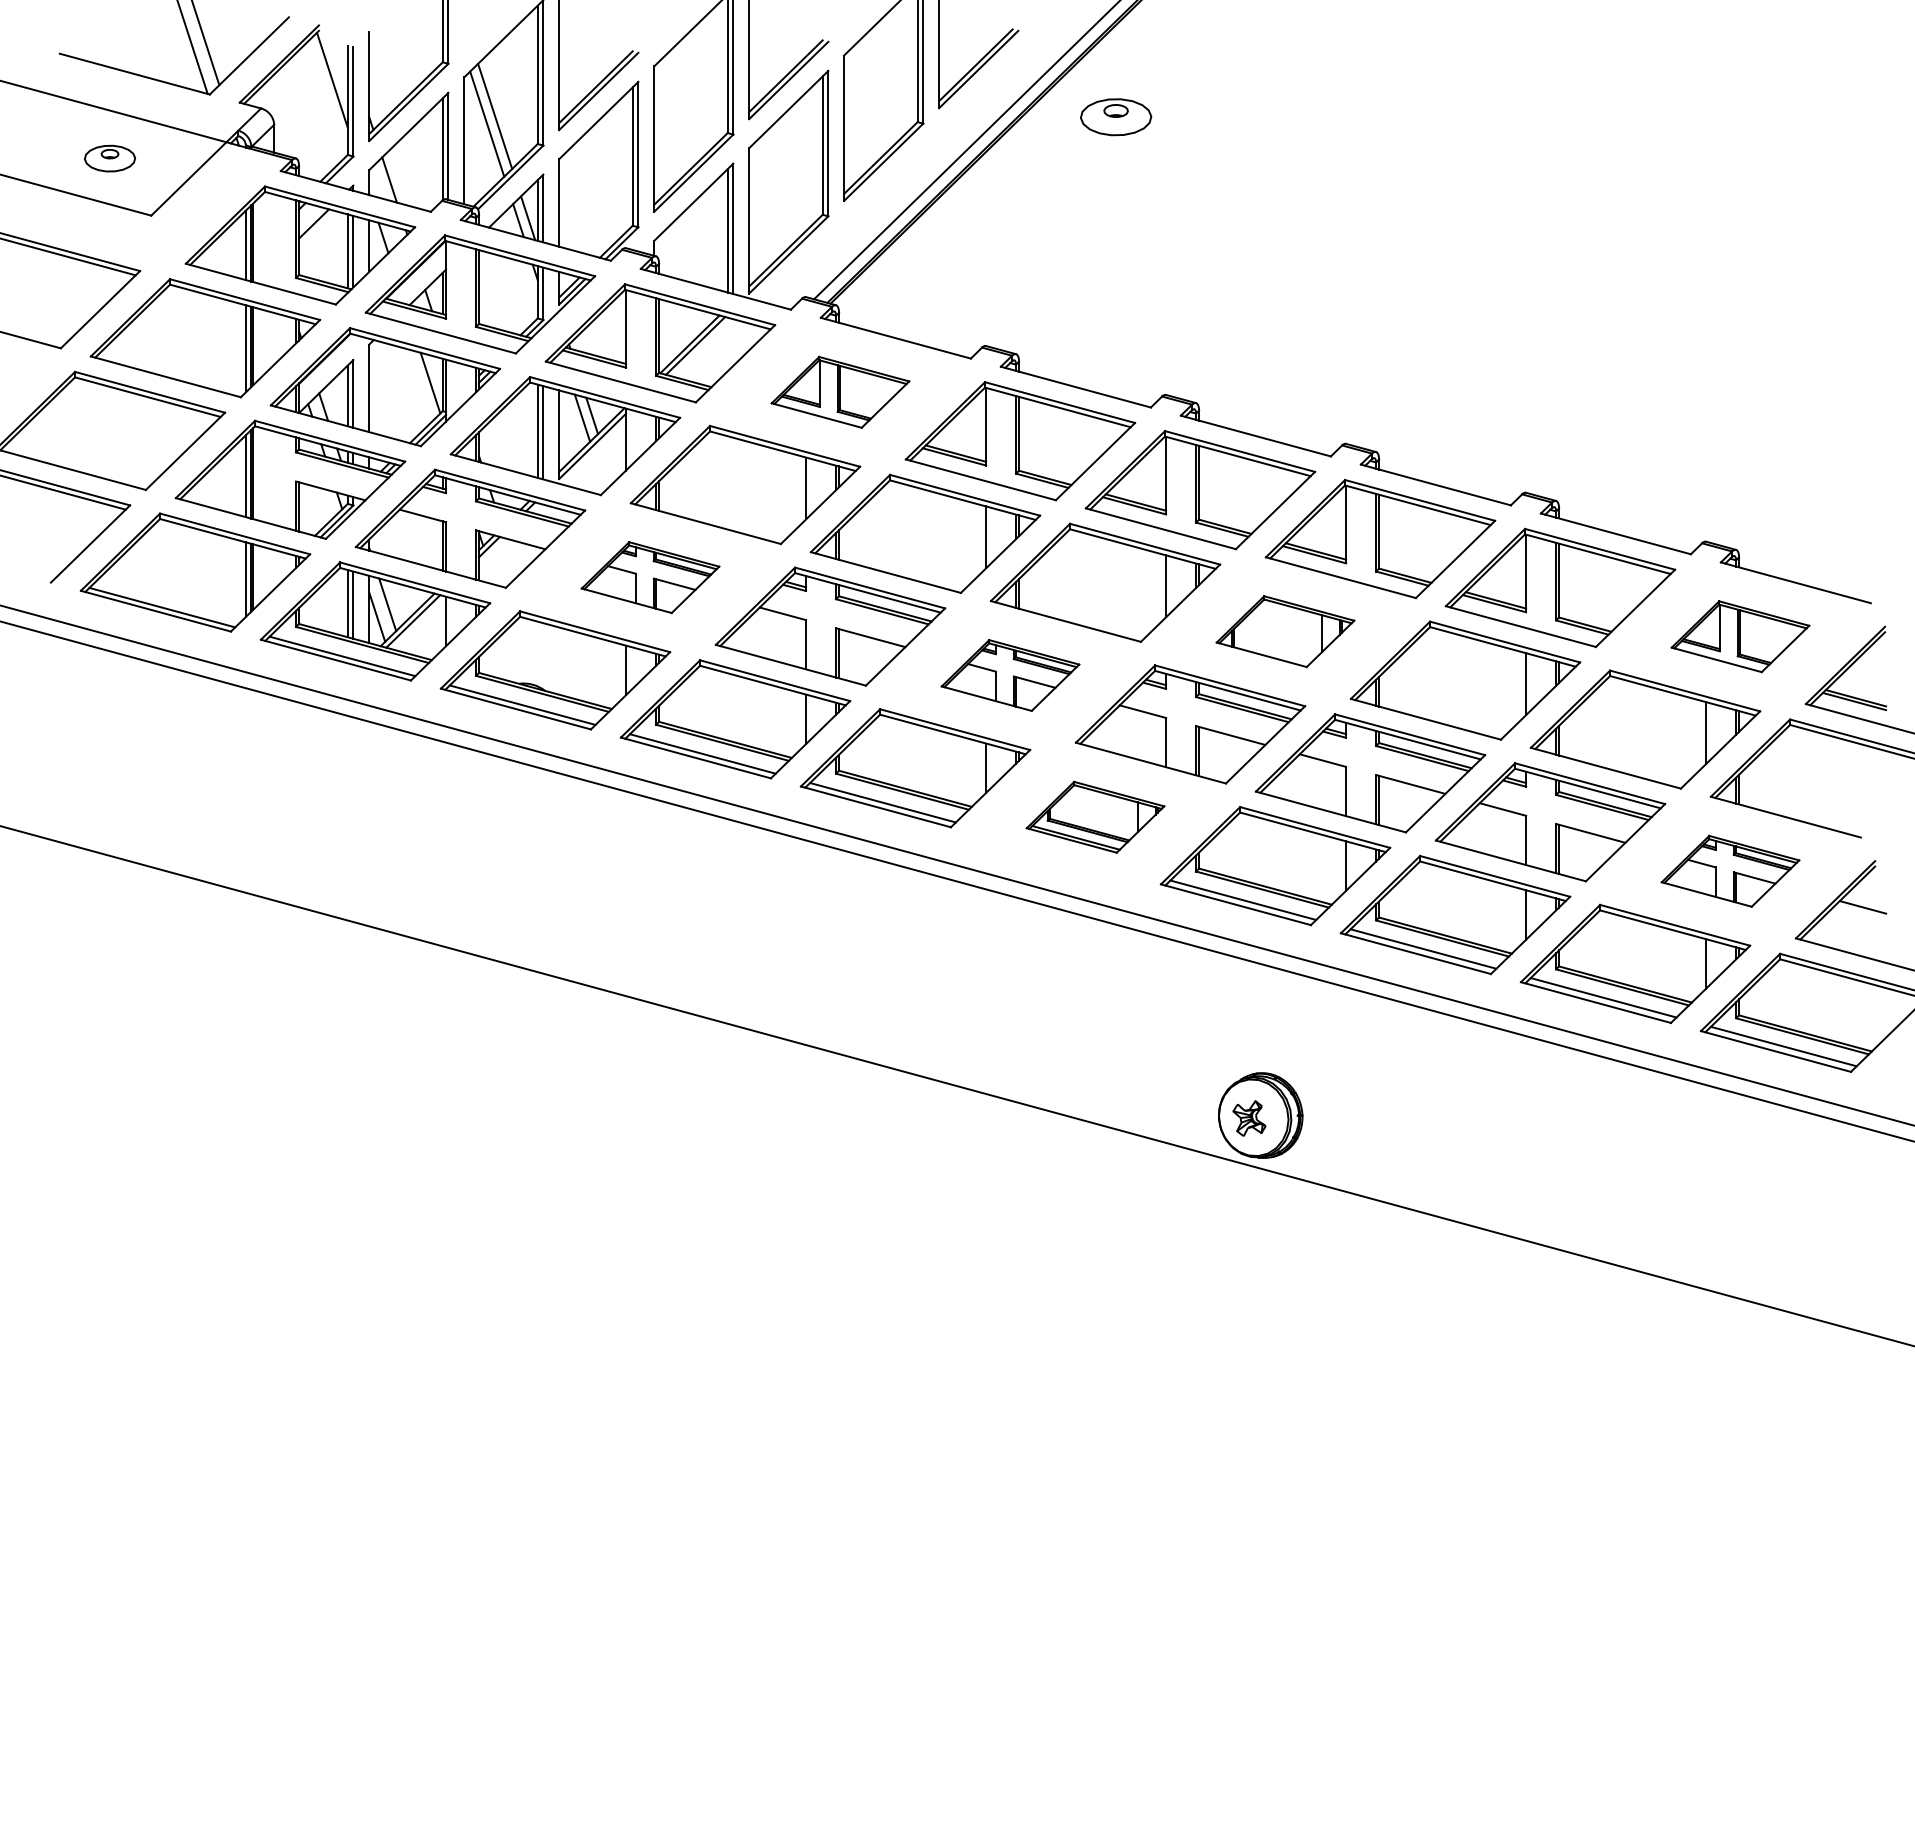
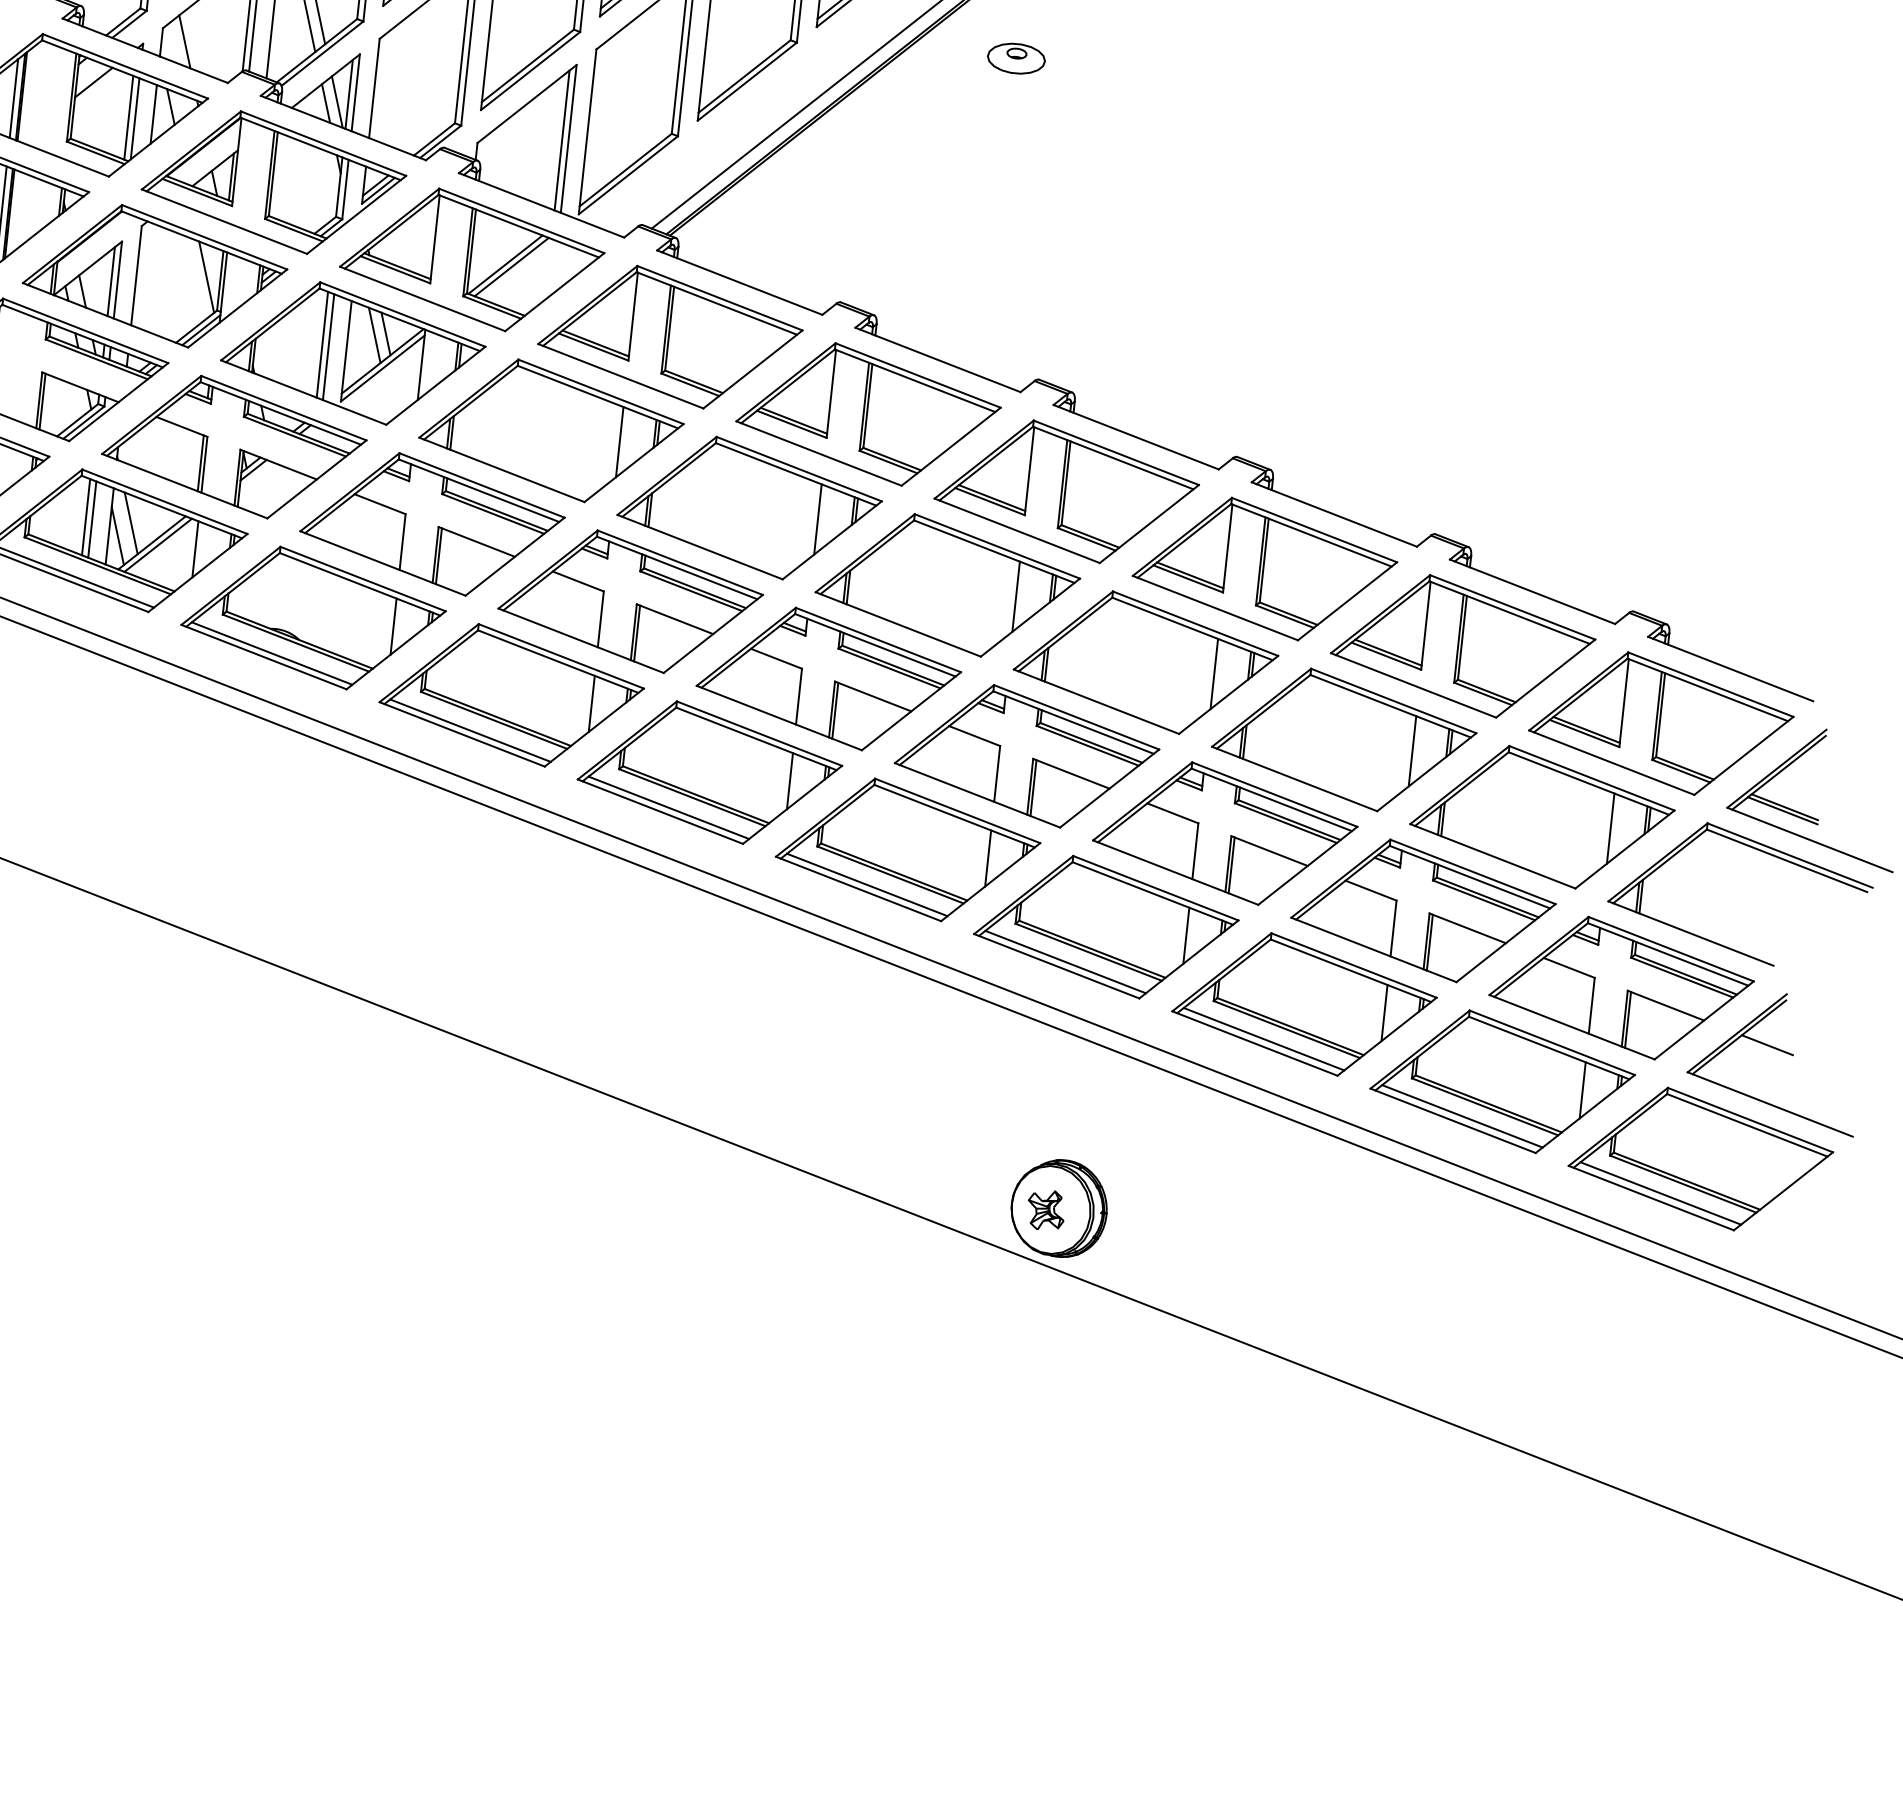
part: (1116, 116) -> (1016, 57), size x0.71
part: (840, 392) -> (670, 337), size x1.67
part: (650, 577) -> (432, 524), size x1.67
part: (1285, 631) -> (1146, 662), size x1.67
part: (1740, 636) -> (1661, 723), size x1.67
part: (1010, 675) -> (828, 678), size x1.67
part: (1095, 817) -> (908, 850), size x1.67
part: (1730, 871) -> (1621, 988), size x1.67

